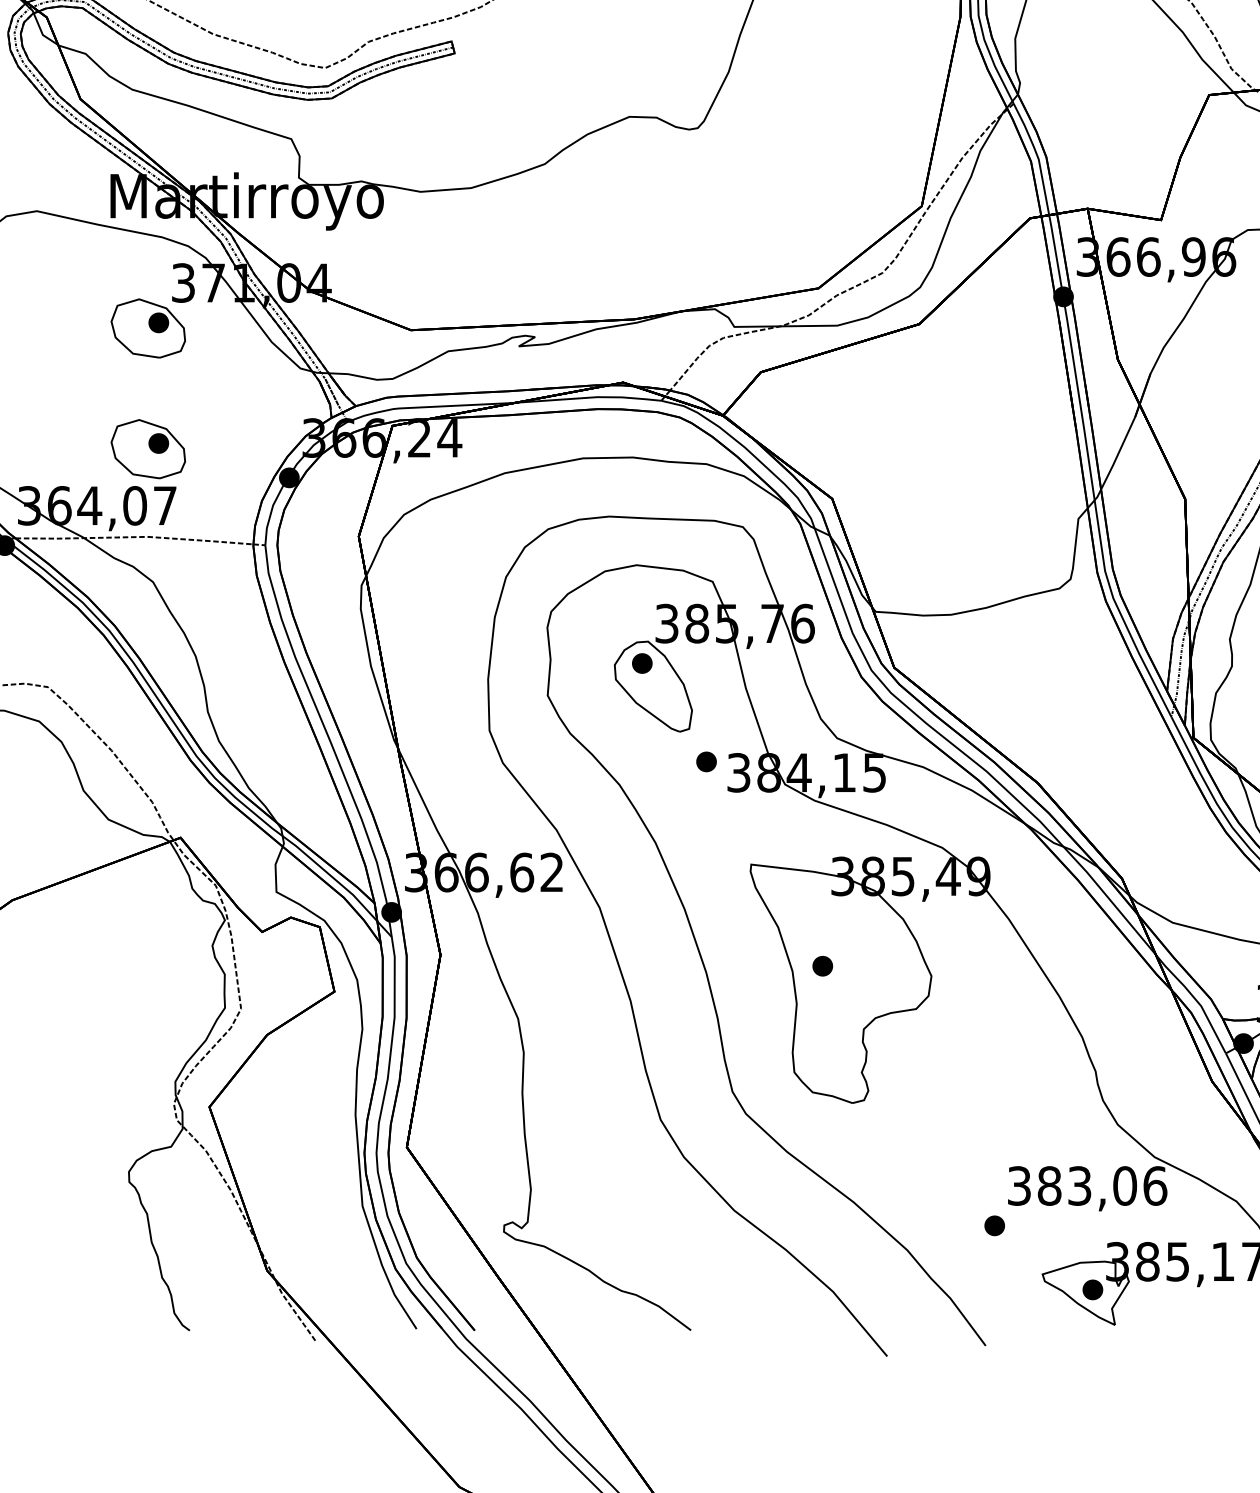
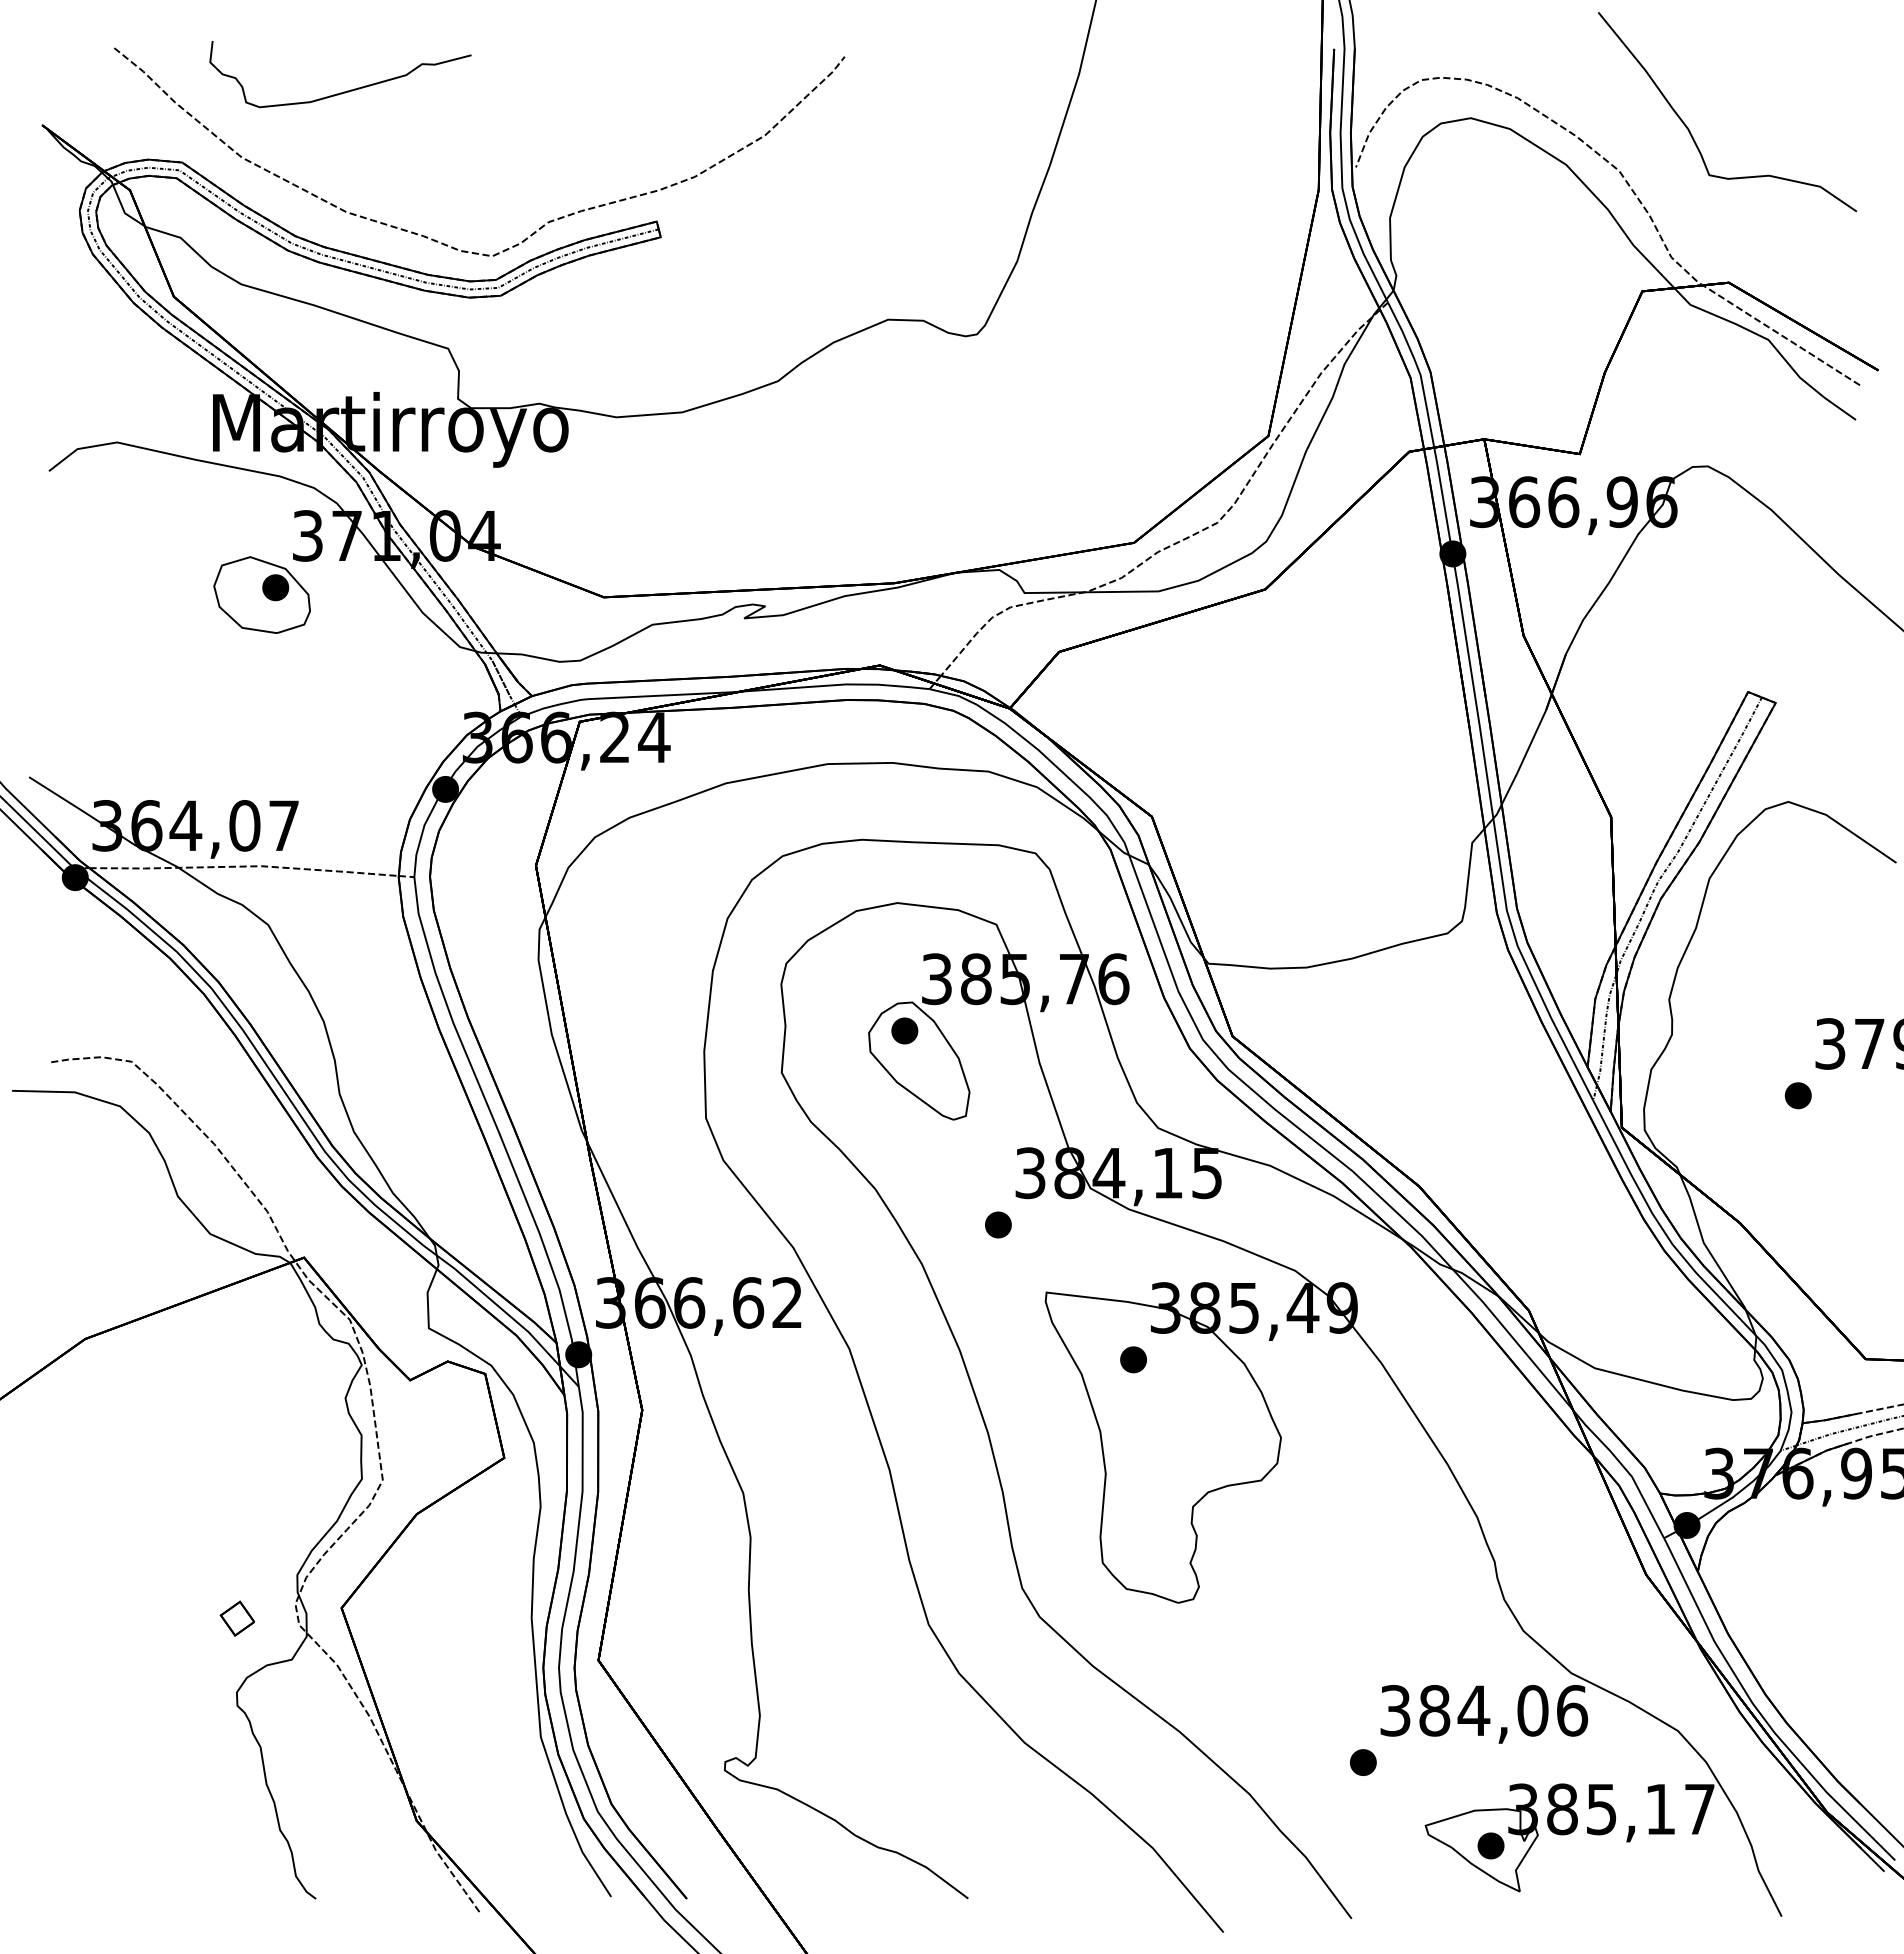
part: (147, 448) -> (261, 751), removed
part: (706, 761) -> (998, 1224), moved
part: (822, 965) -> (1133, 1359), moved
part: (128, 1115) -> (236, 1618), added
text: (1079, 1185) -> (1473, 1710), 383,06 -> 384,06

